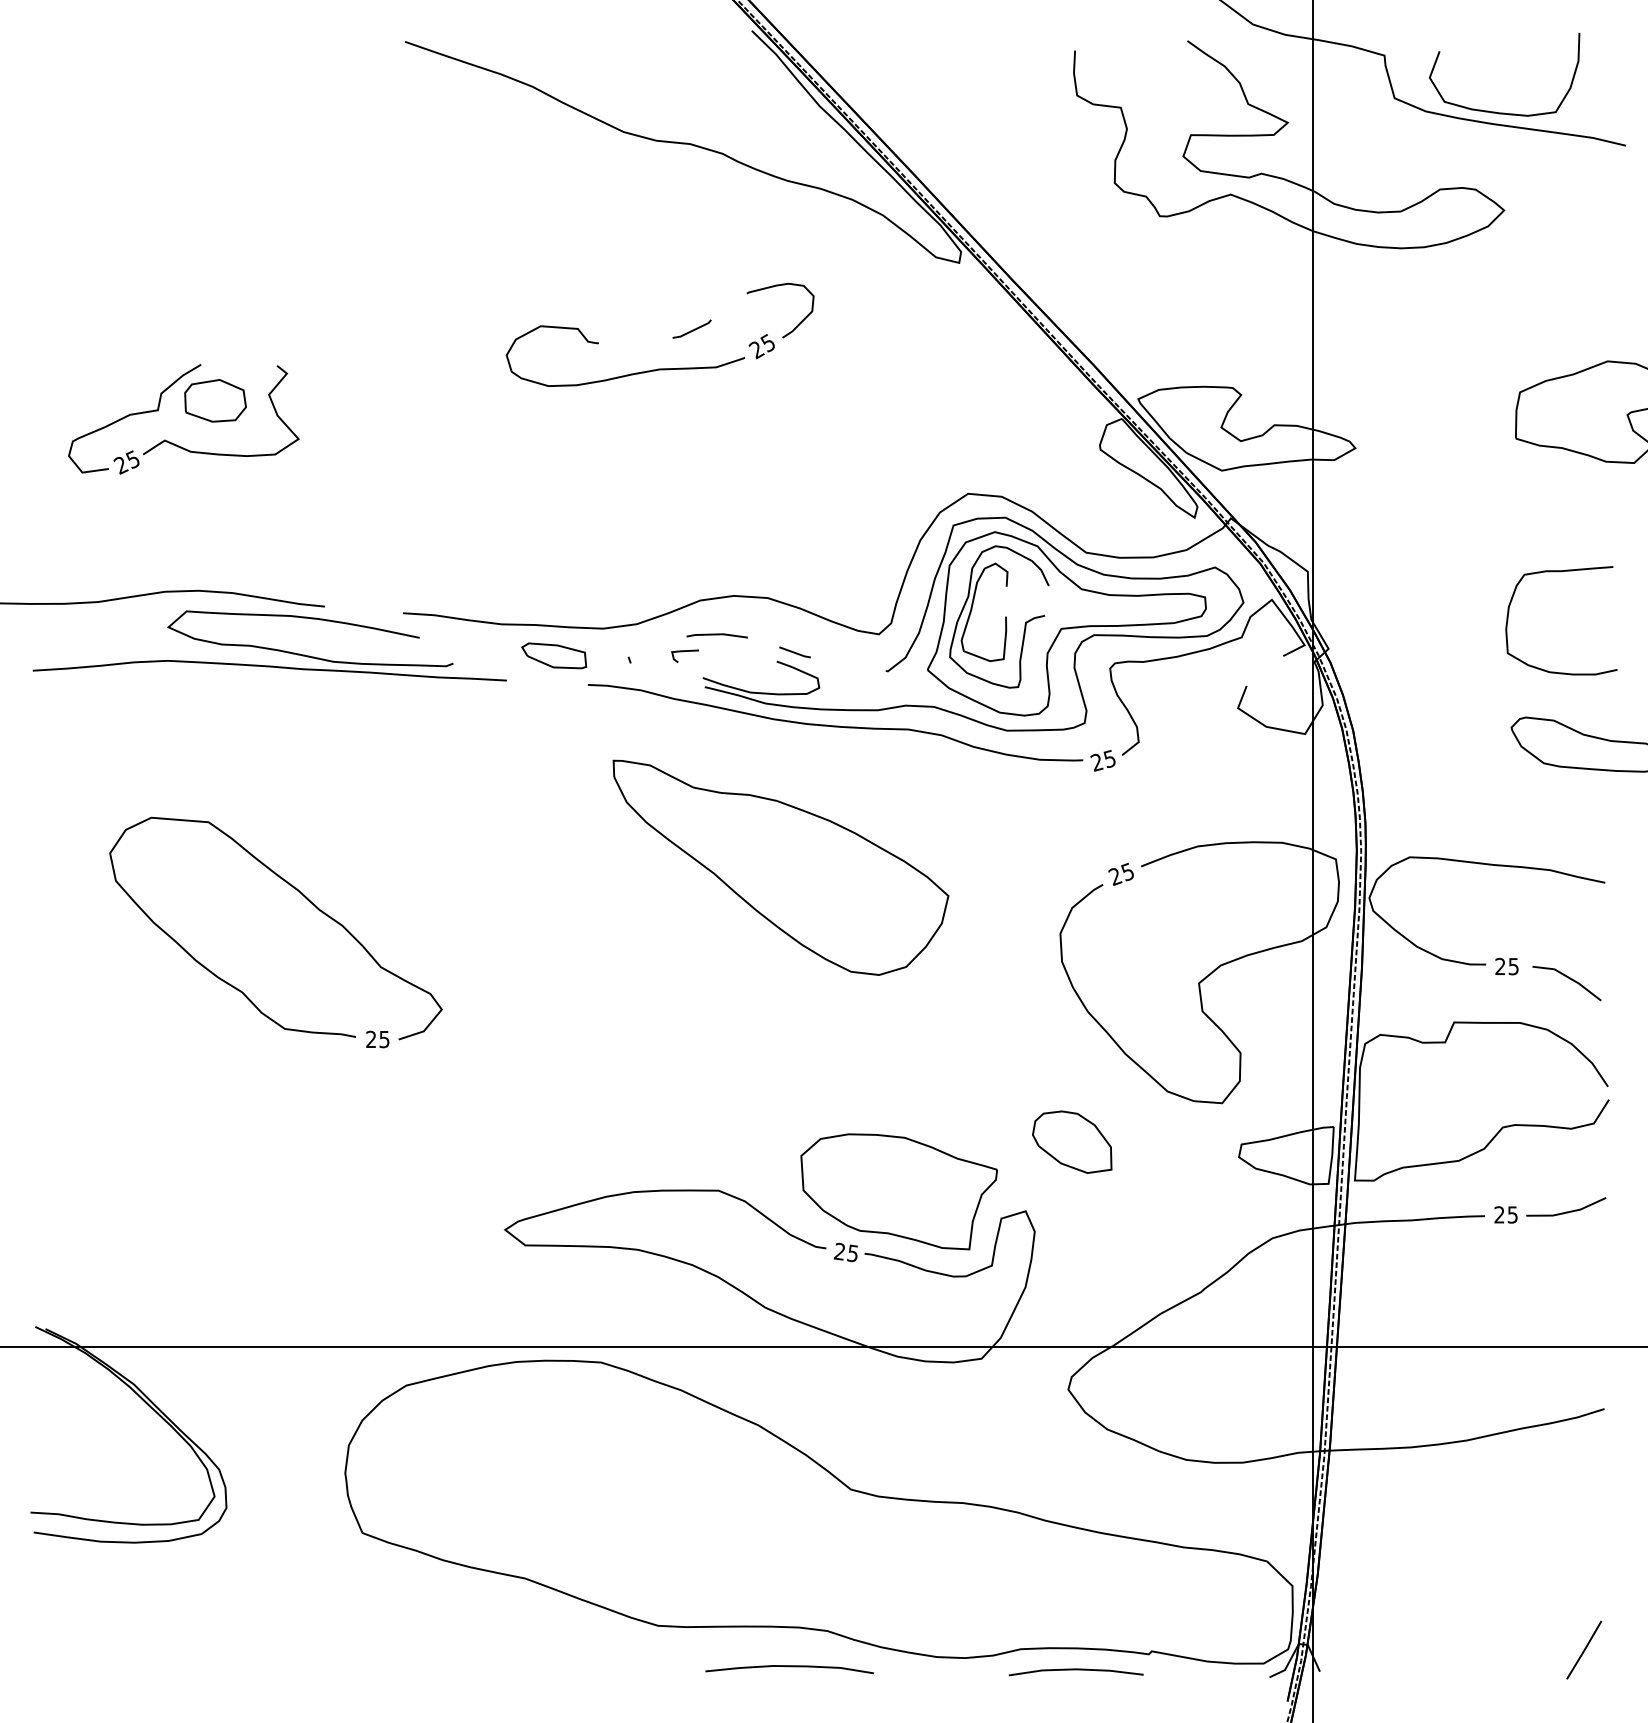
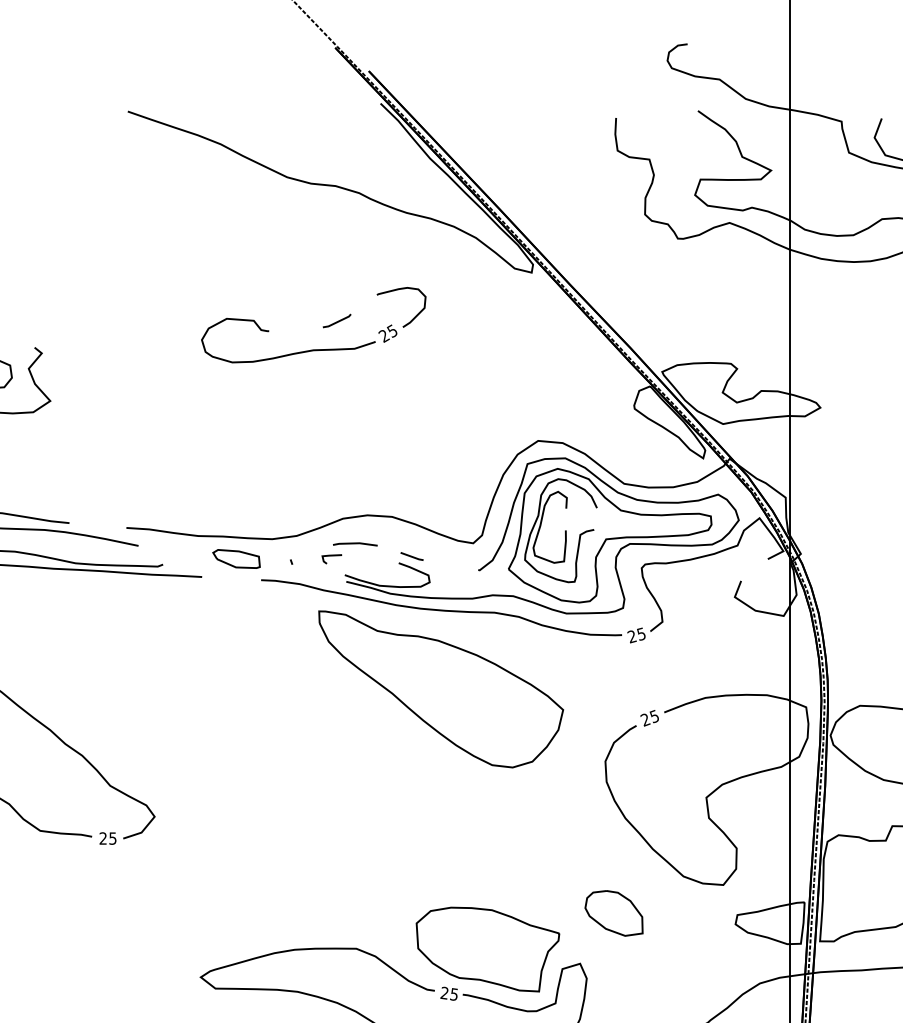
part: (780, 867) -> (440, 689), moved

